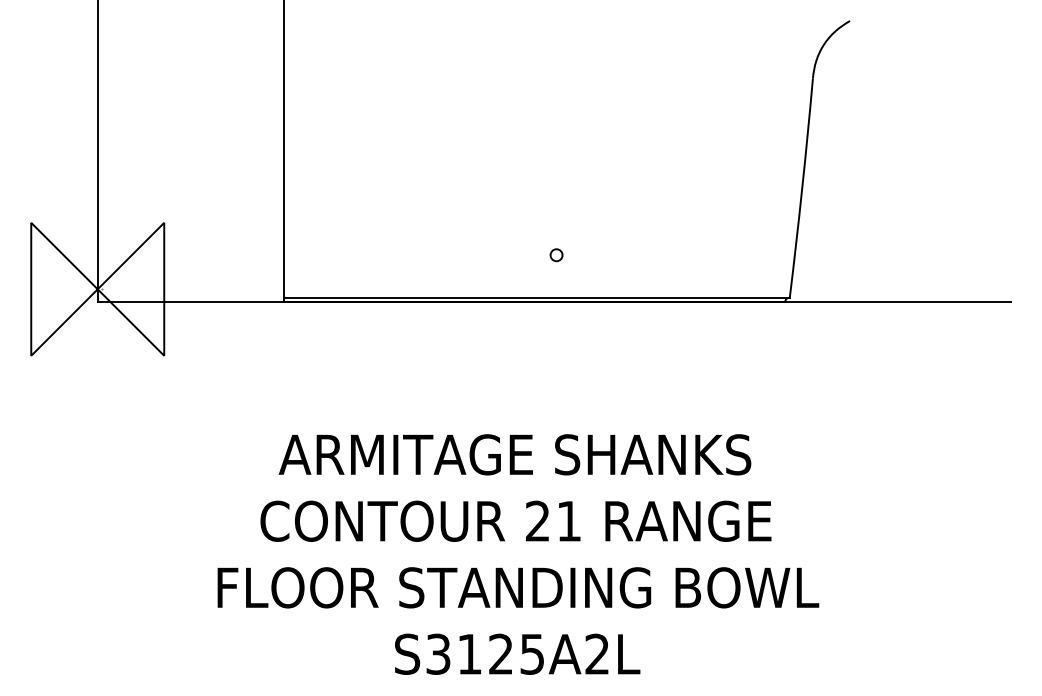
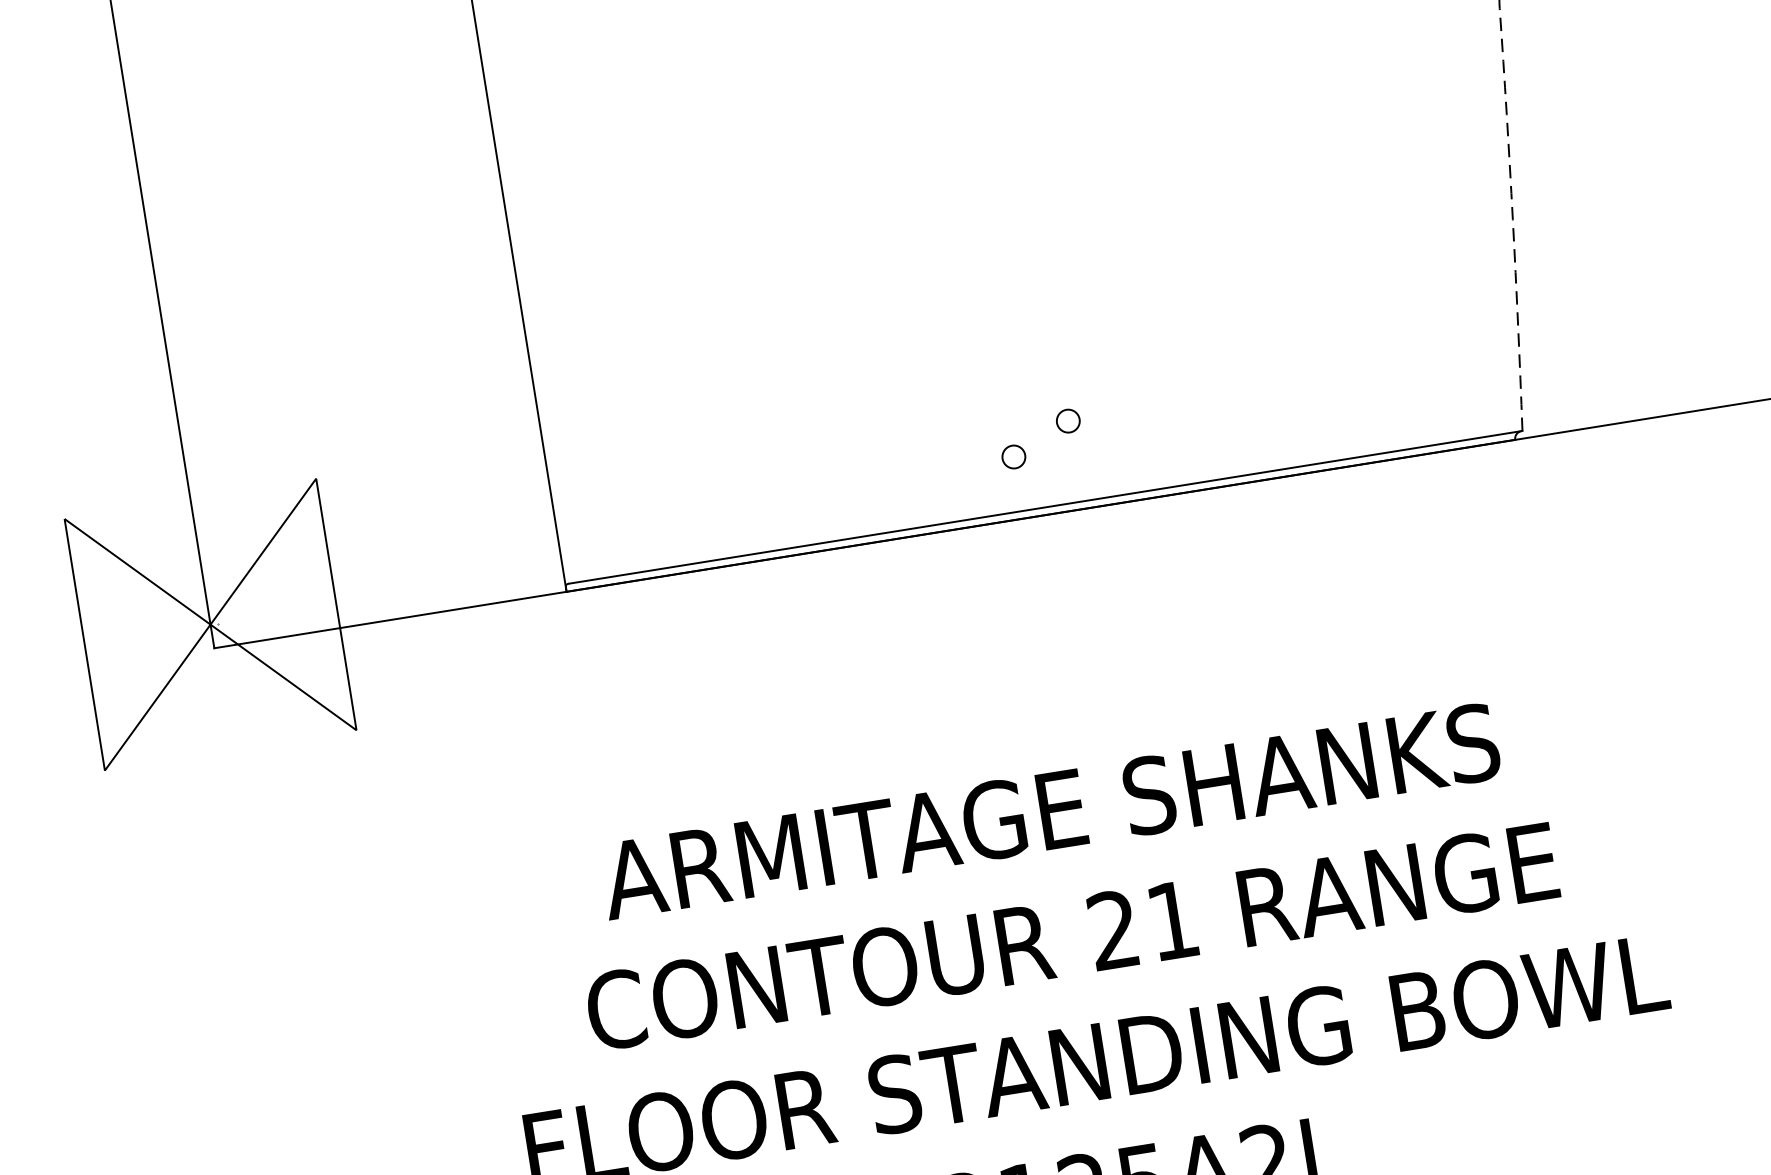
arc: (802, 188) -> (1513, 220), solid -> dashed
circle: (525, 269) -> (1013, 457), added

